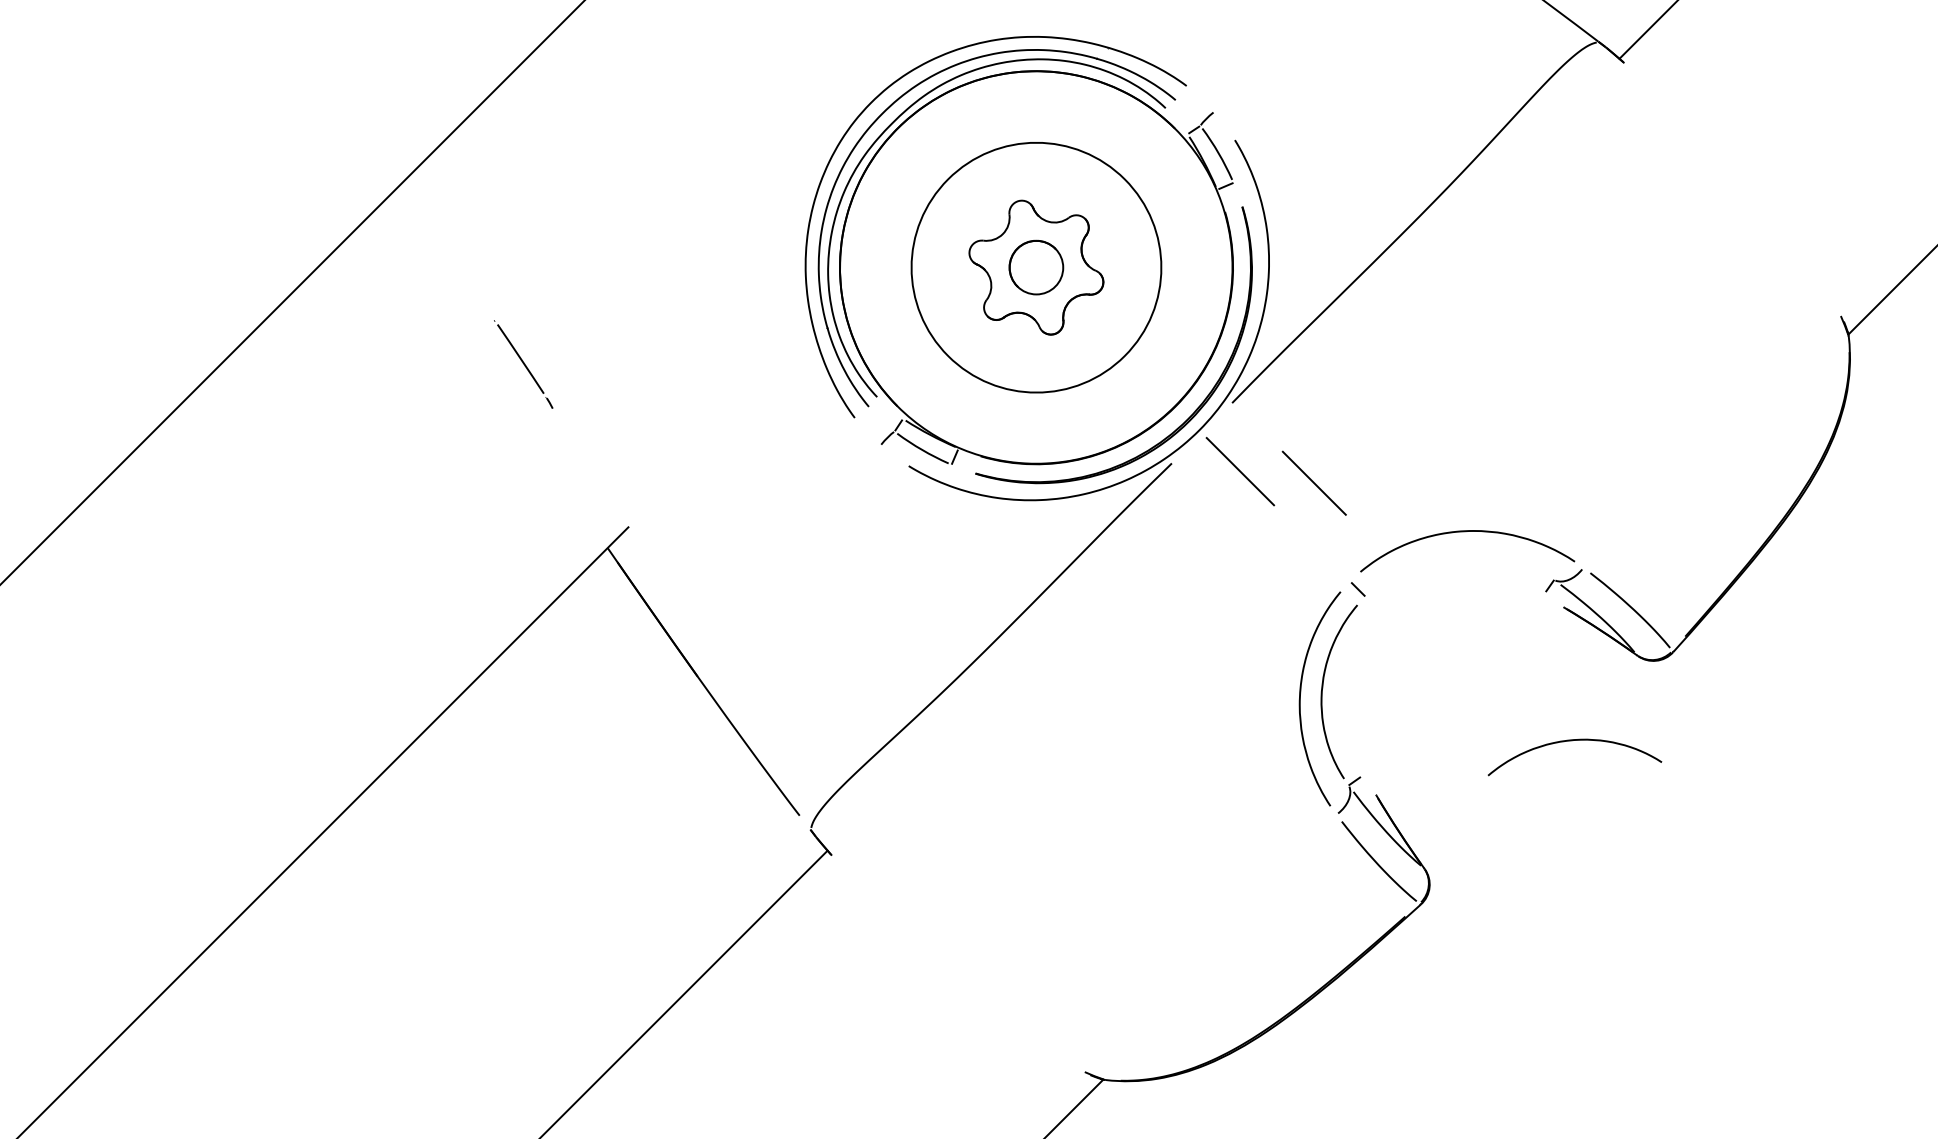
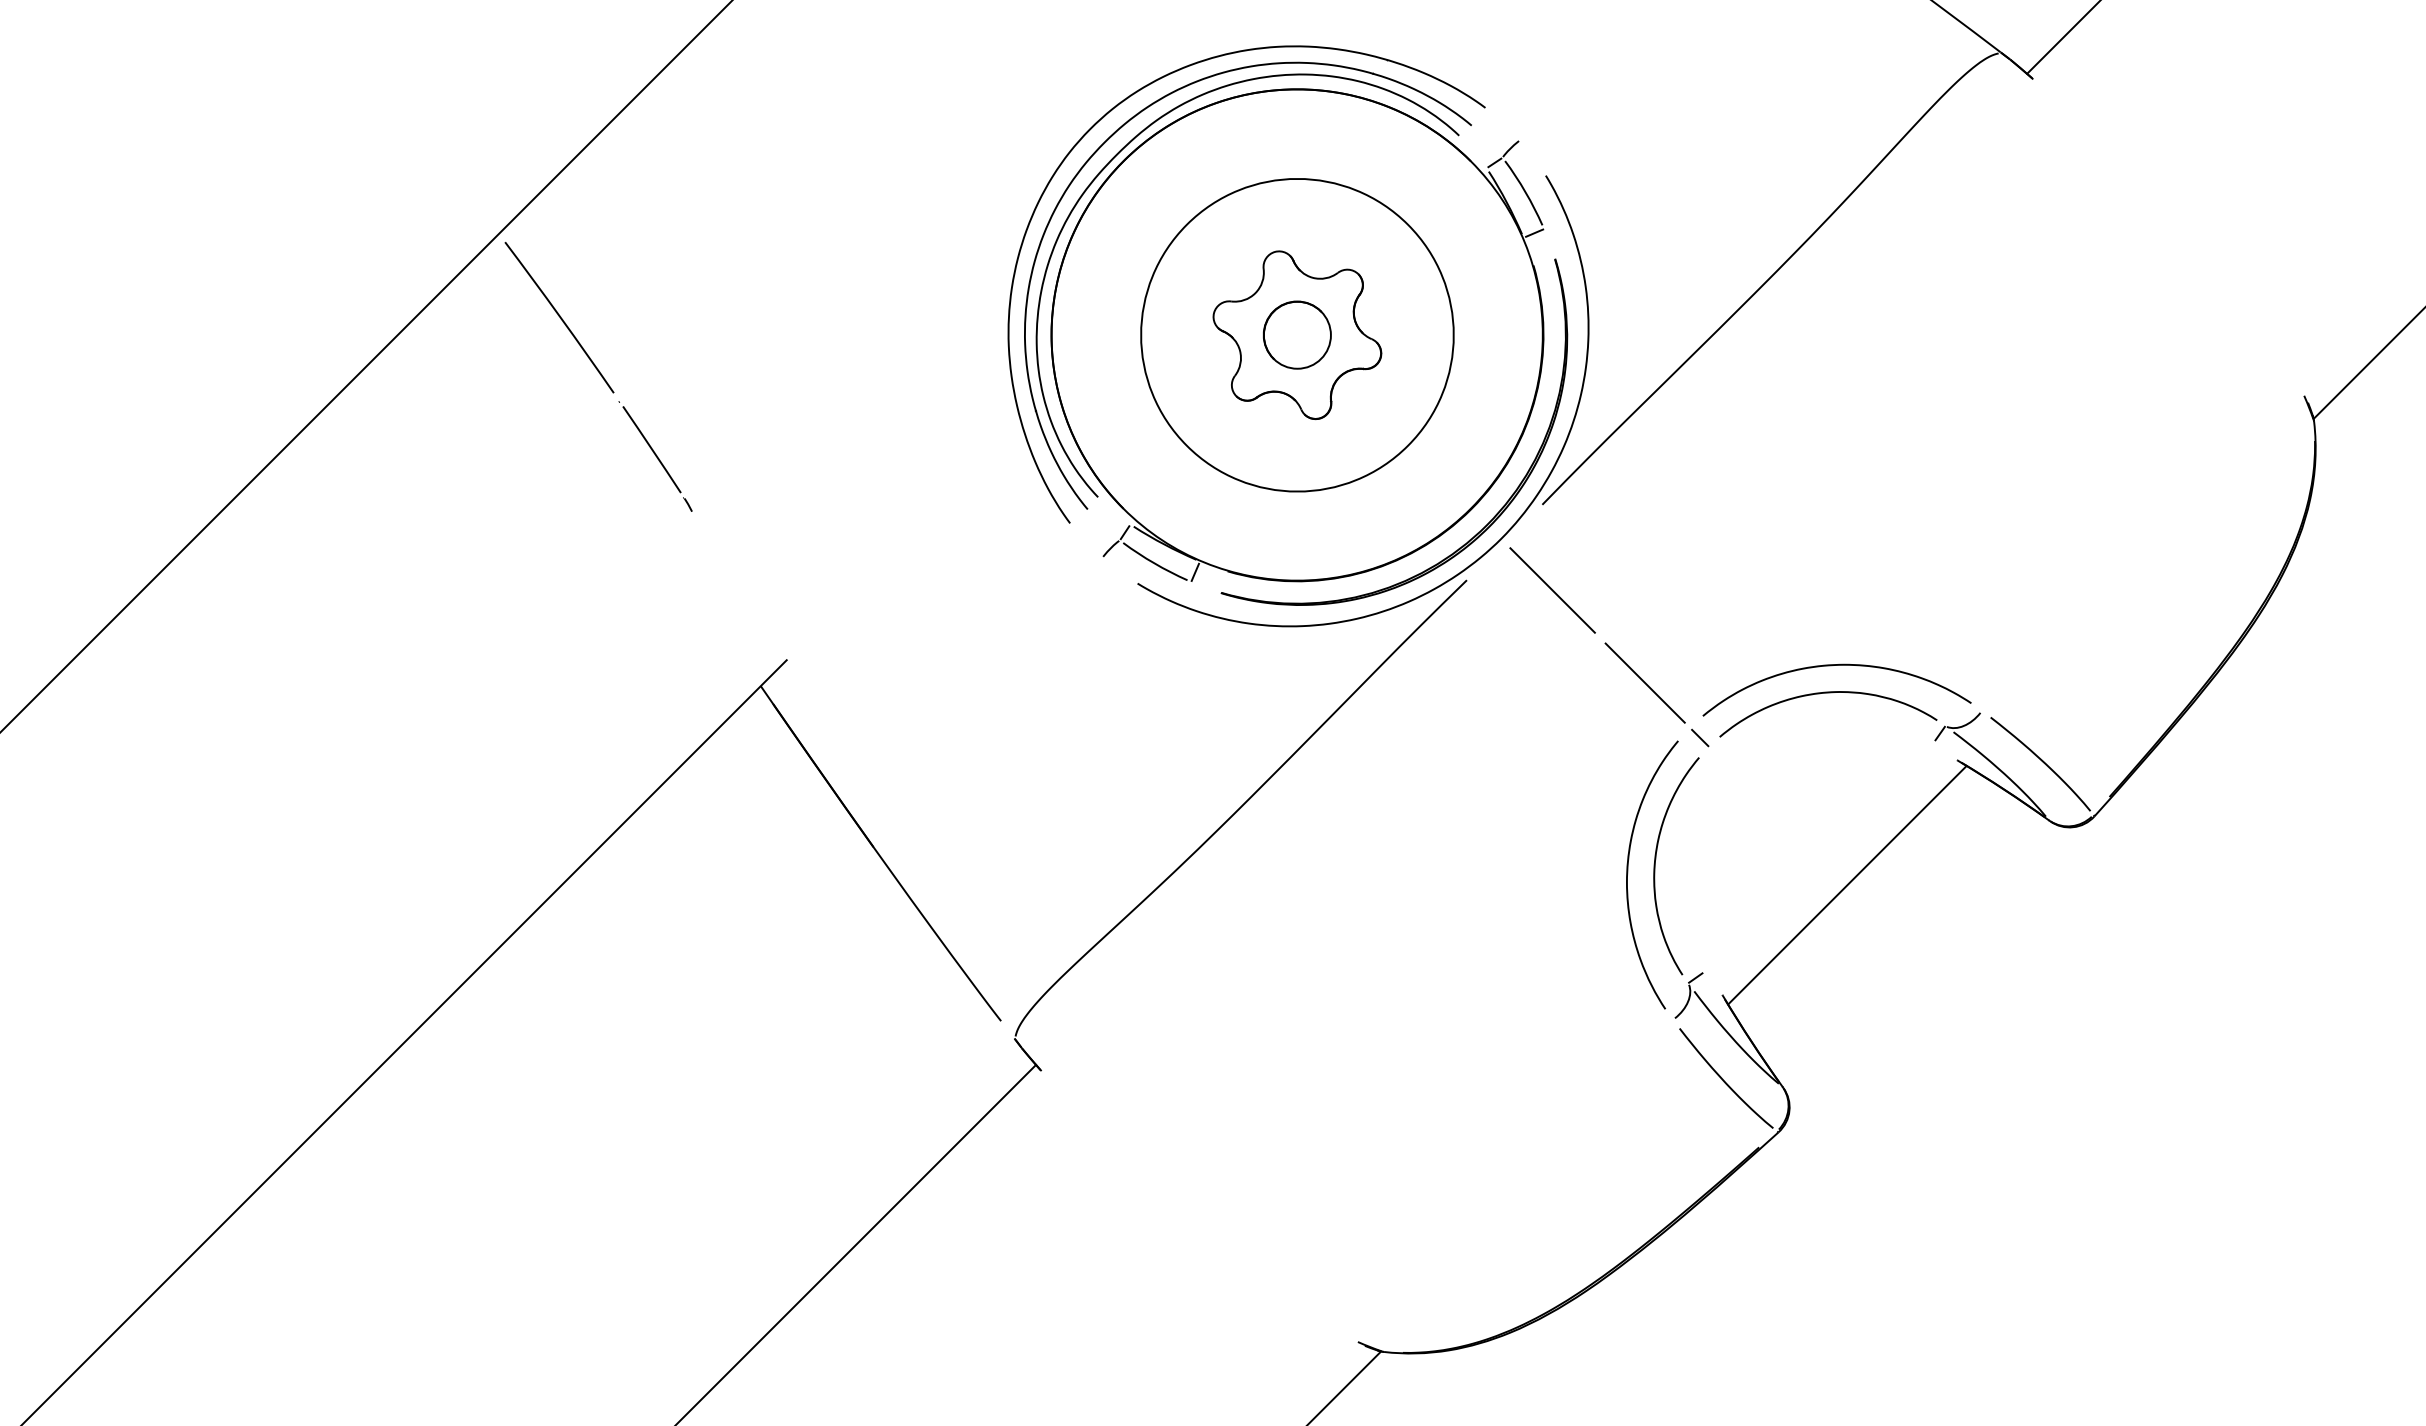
curve: (446, 253) -> (559, 317), added
line: (1313, 482) -> (1644, 682), moved
line: (1475, 706) -> (1847, 884), added
curve: (1575, 740) -> (1828, 693), moved

